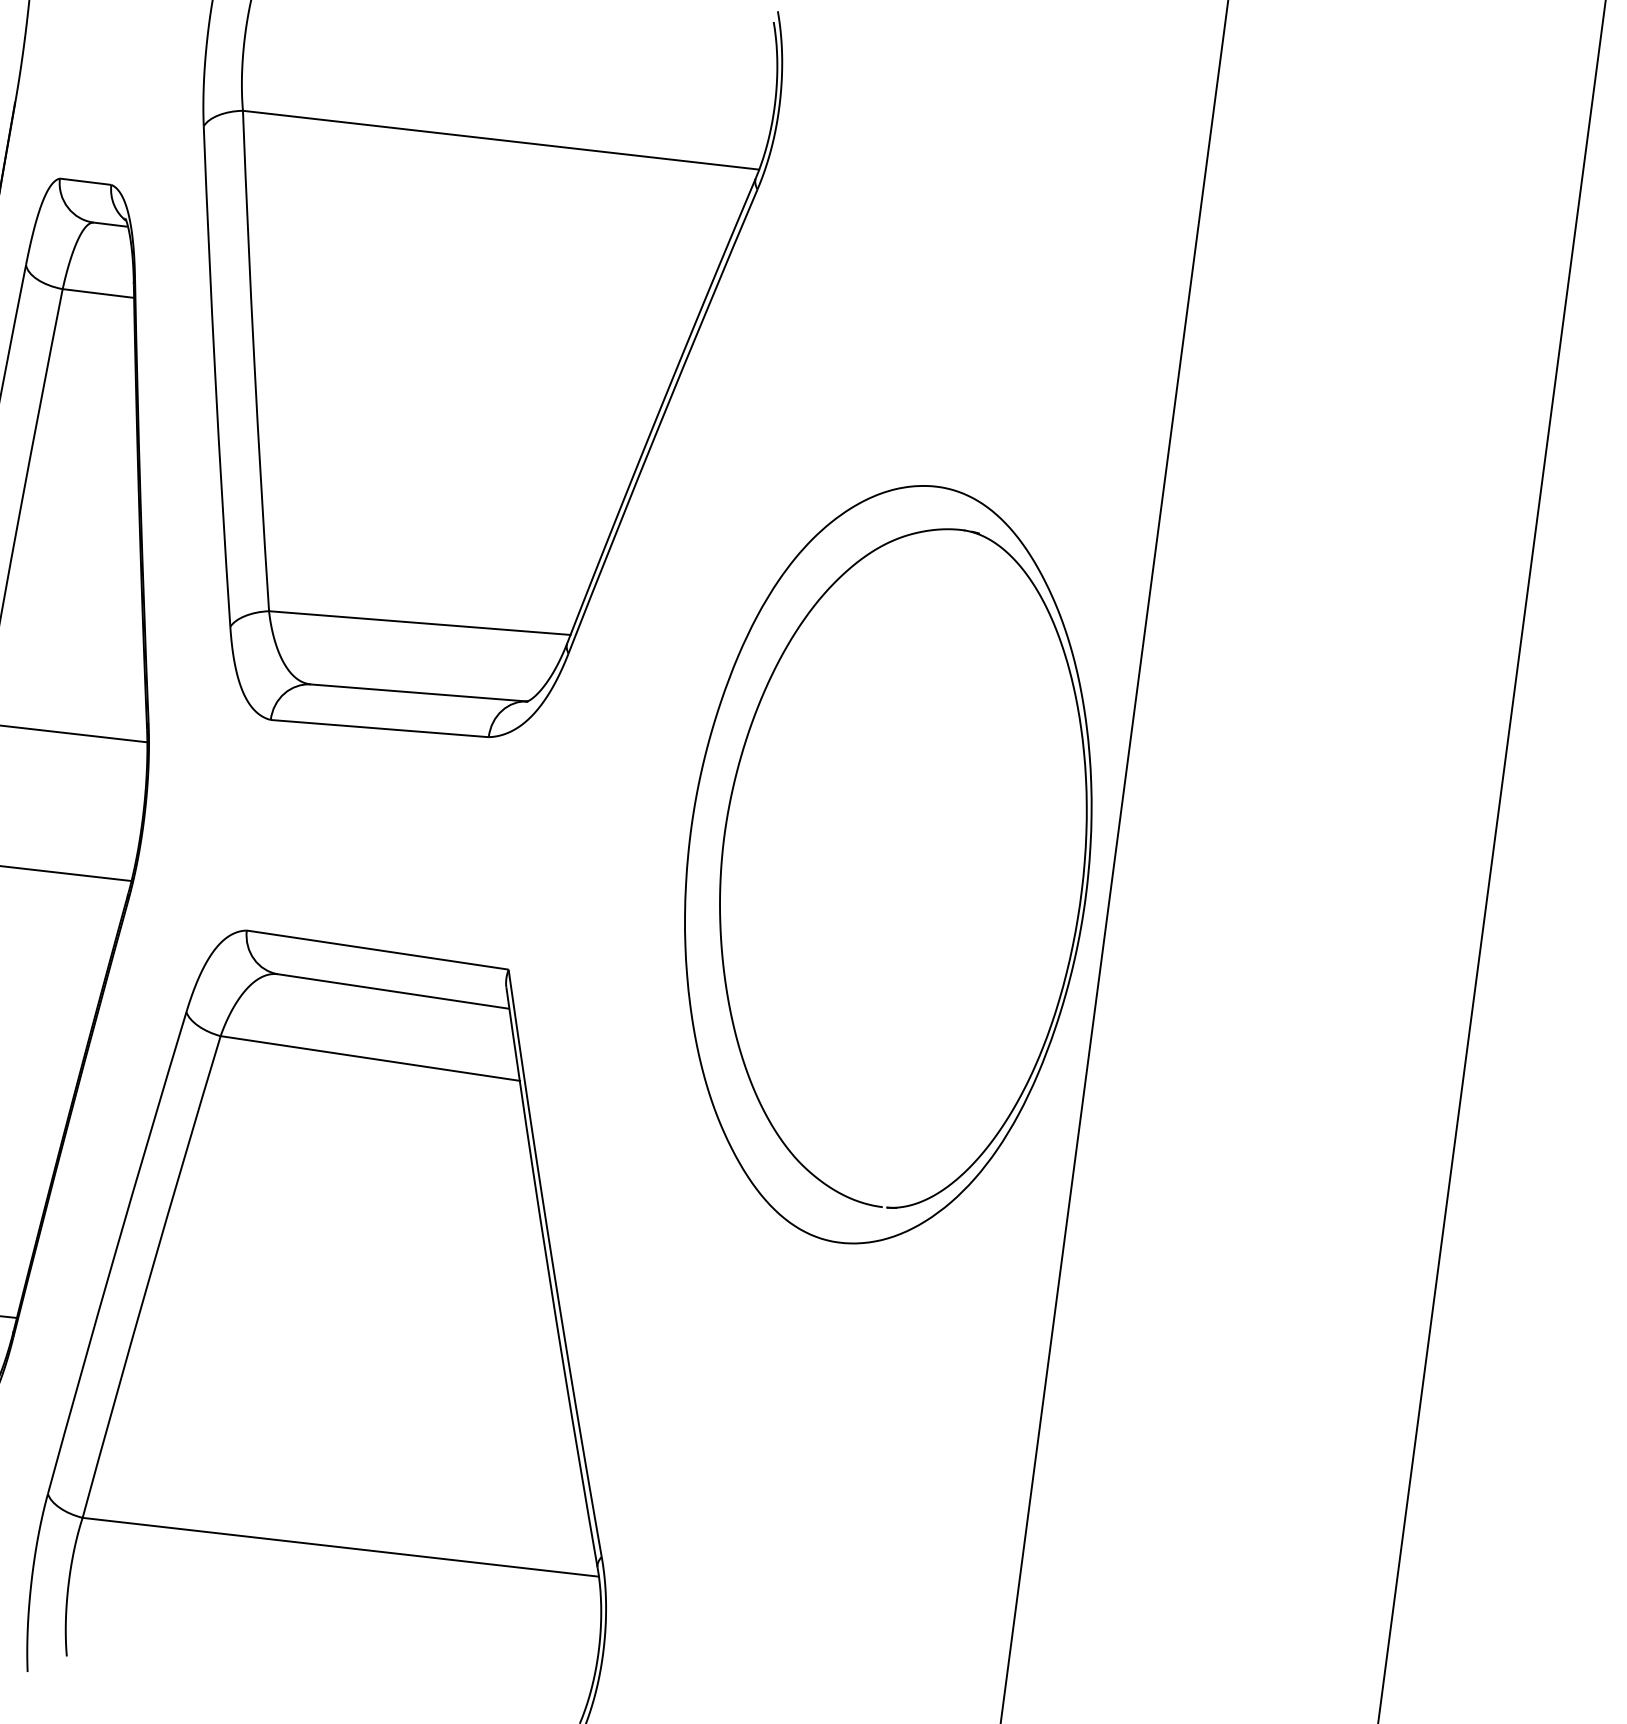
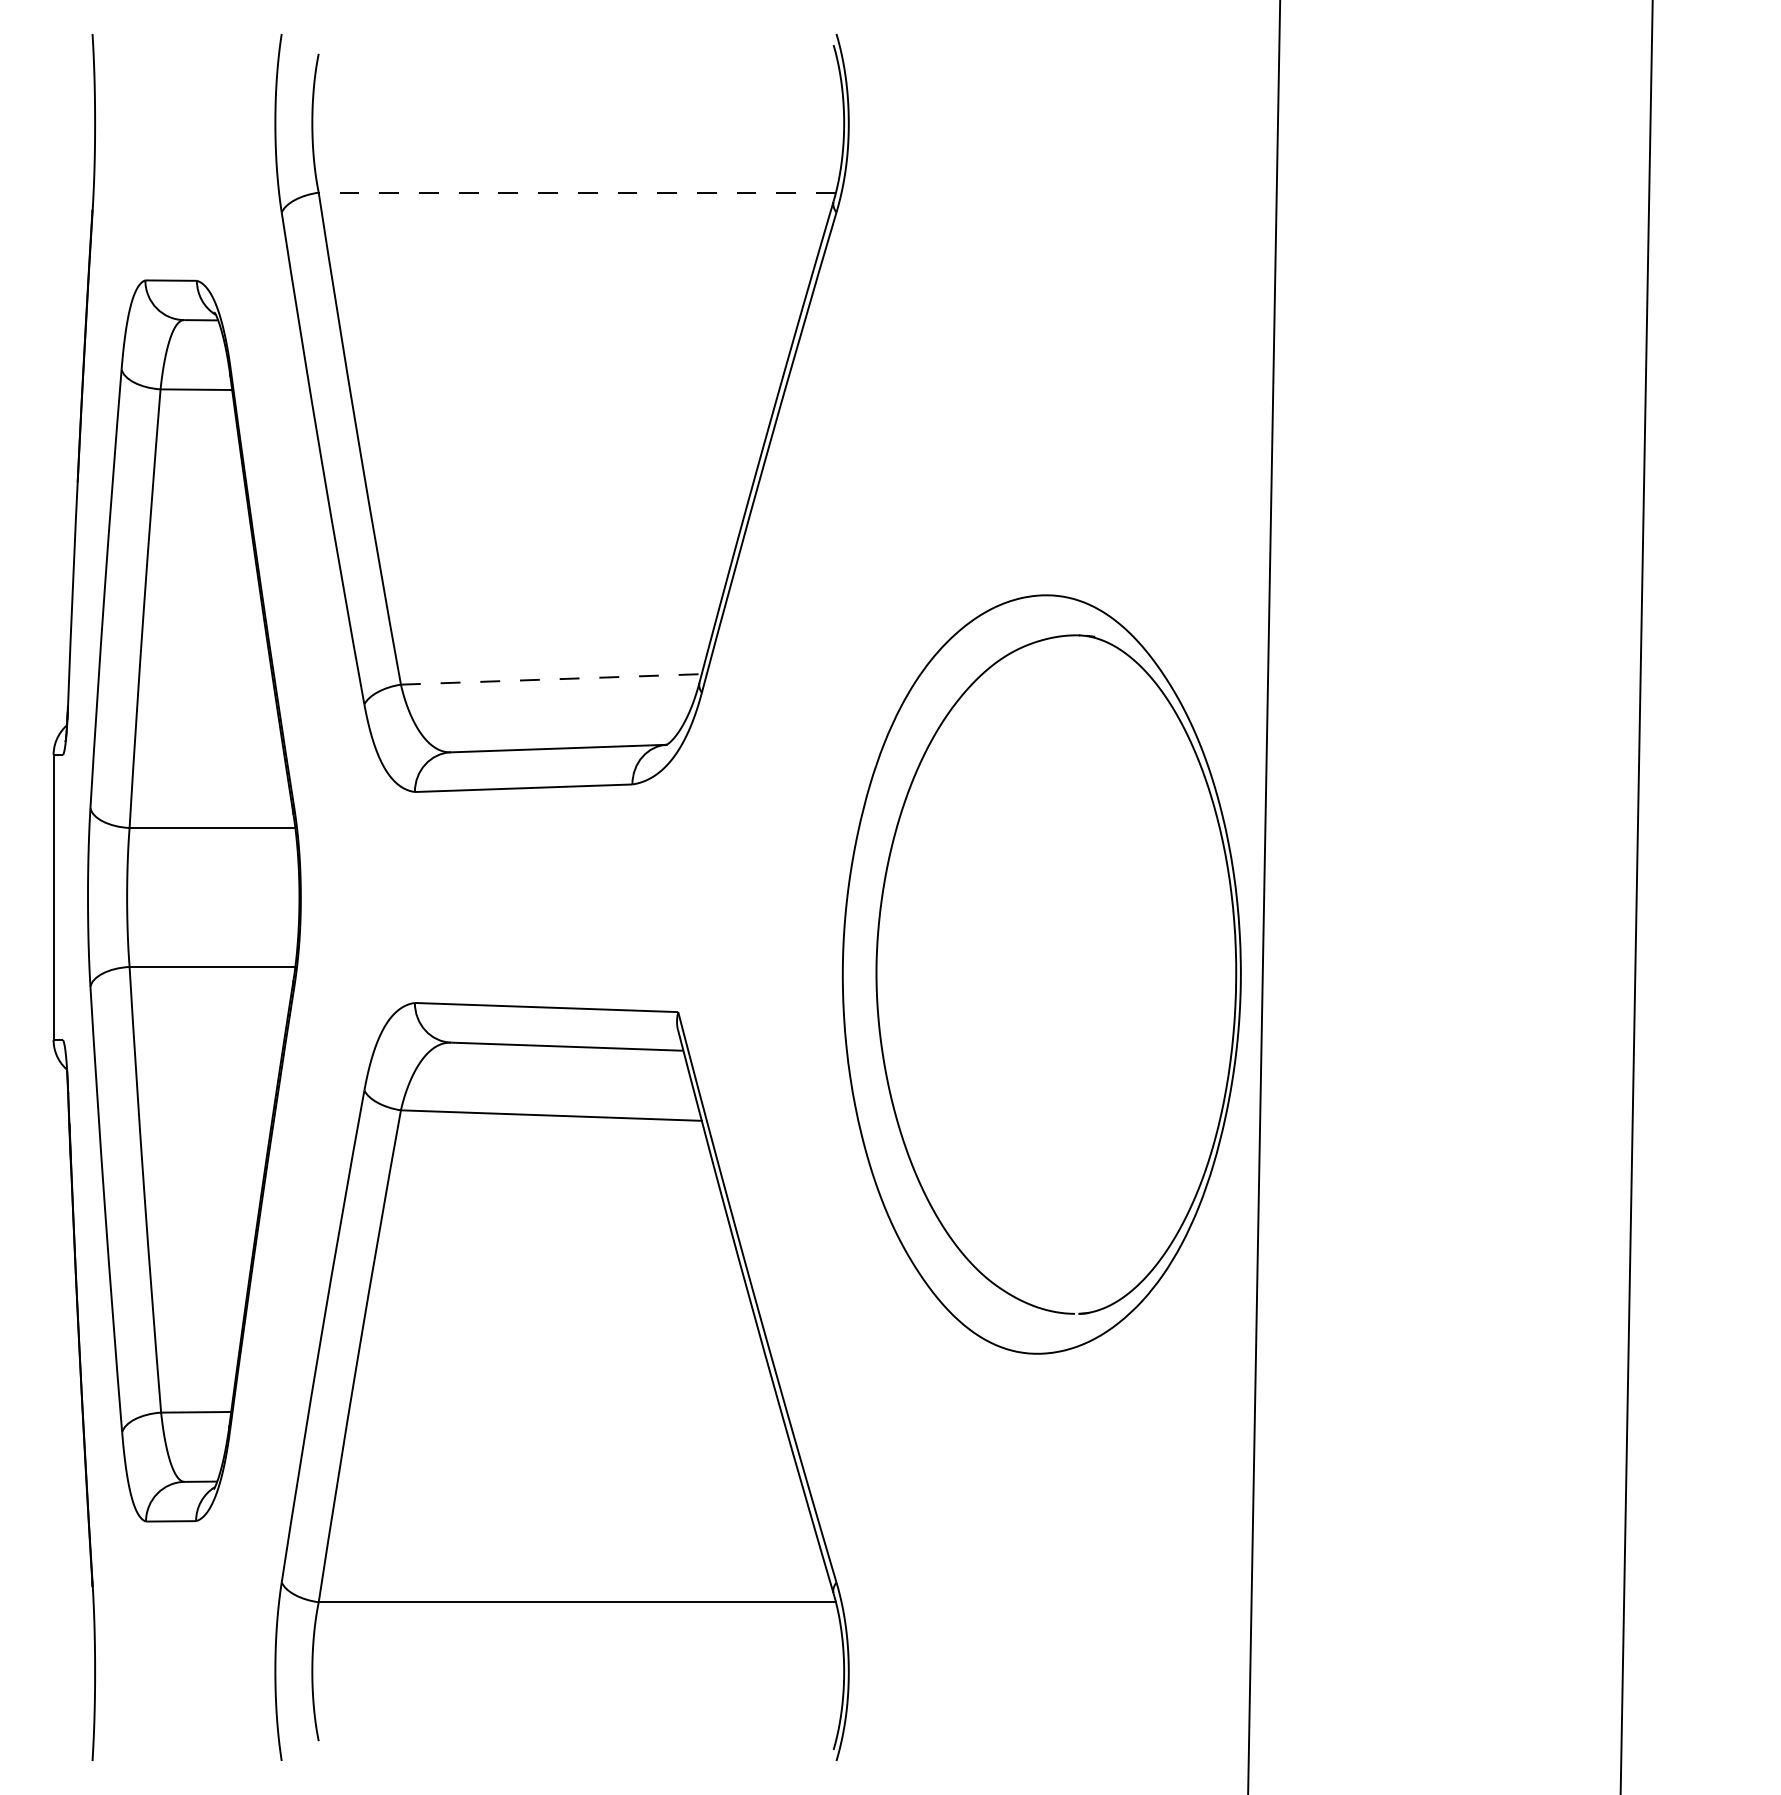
line: (501, 140) -> (577, 192), solid -> dashed
line: (419, 623) -> (551, 679), solid -> dashed
part: (887, 864) -> (1041, 974), moved

